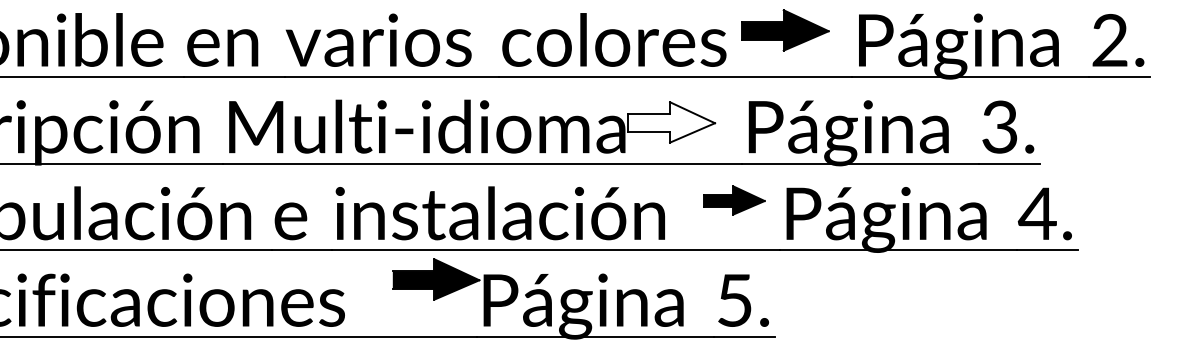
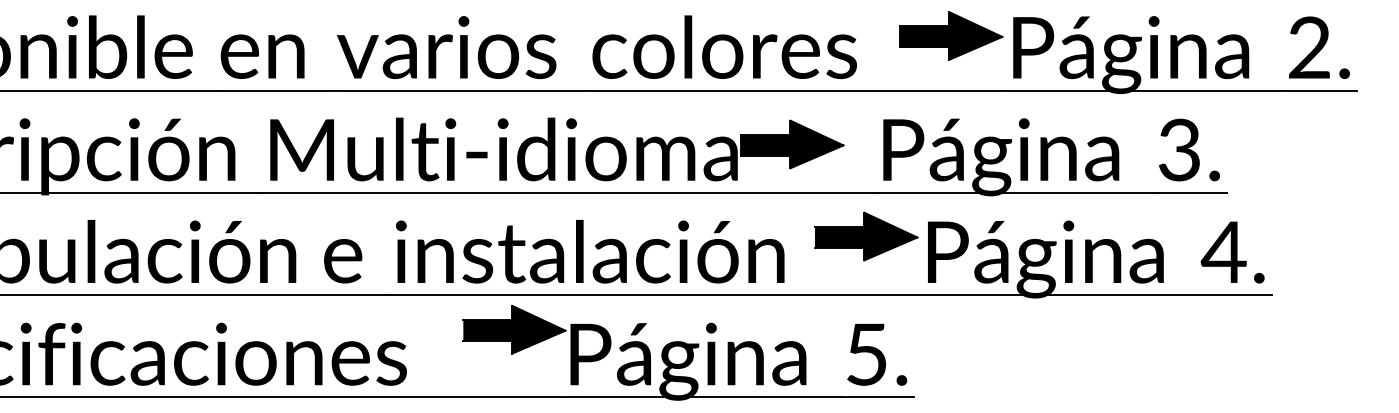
part: (785, 30) -> (951, 36), moved
fill: (671, 122) -> (792, 144), added
part: (734, 200) -> (866, 236), size x1.43

